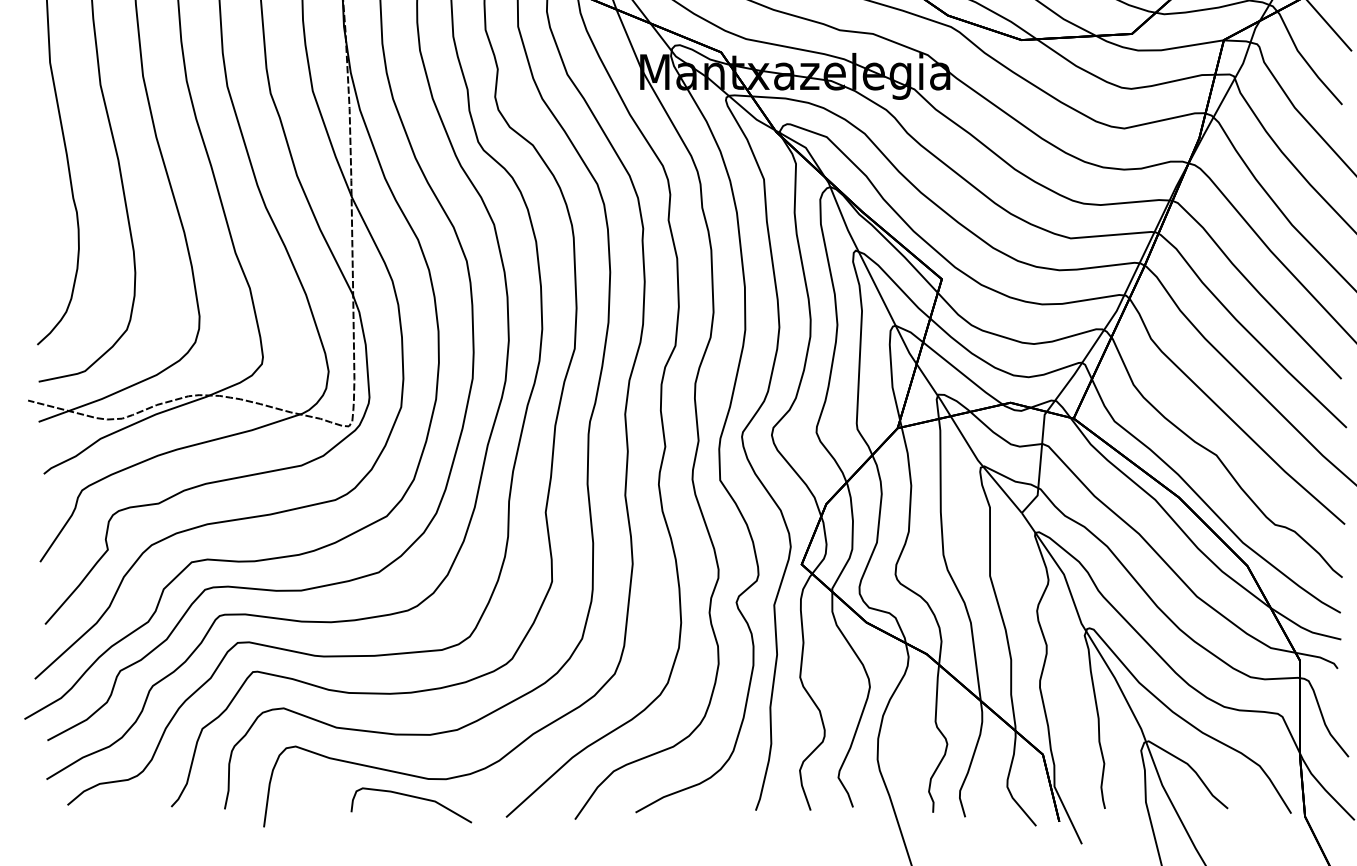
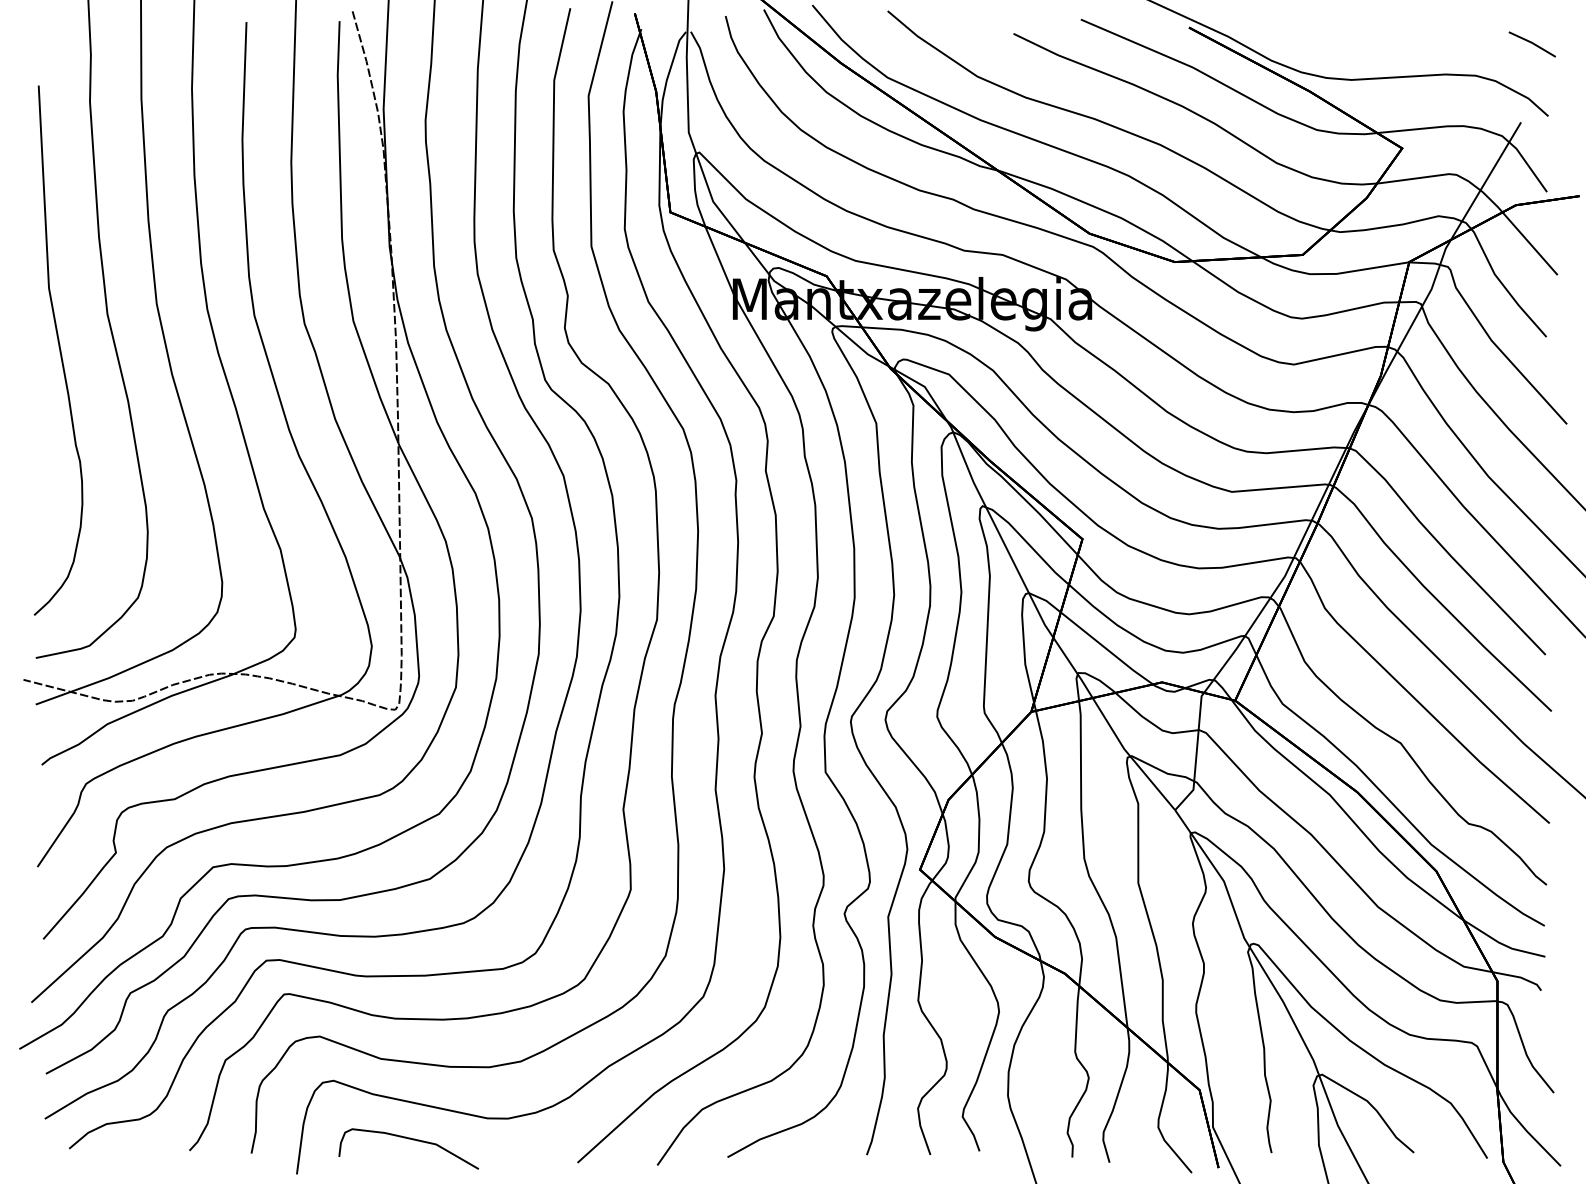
curve: (414, 798) -> (412, 1140), moved

